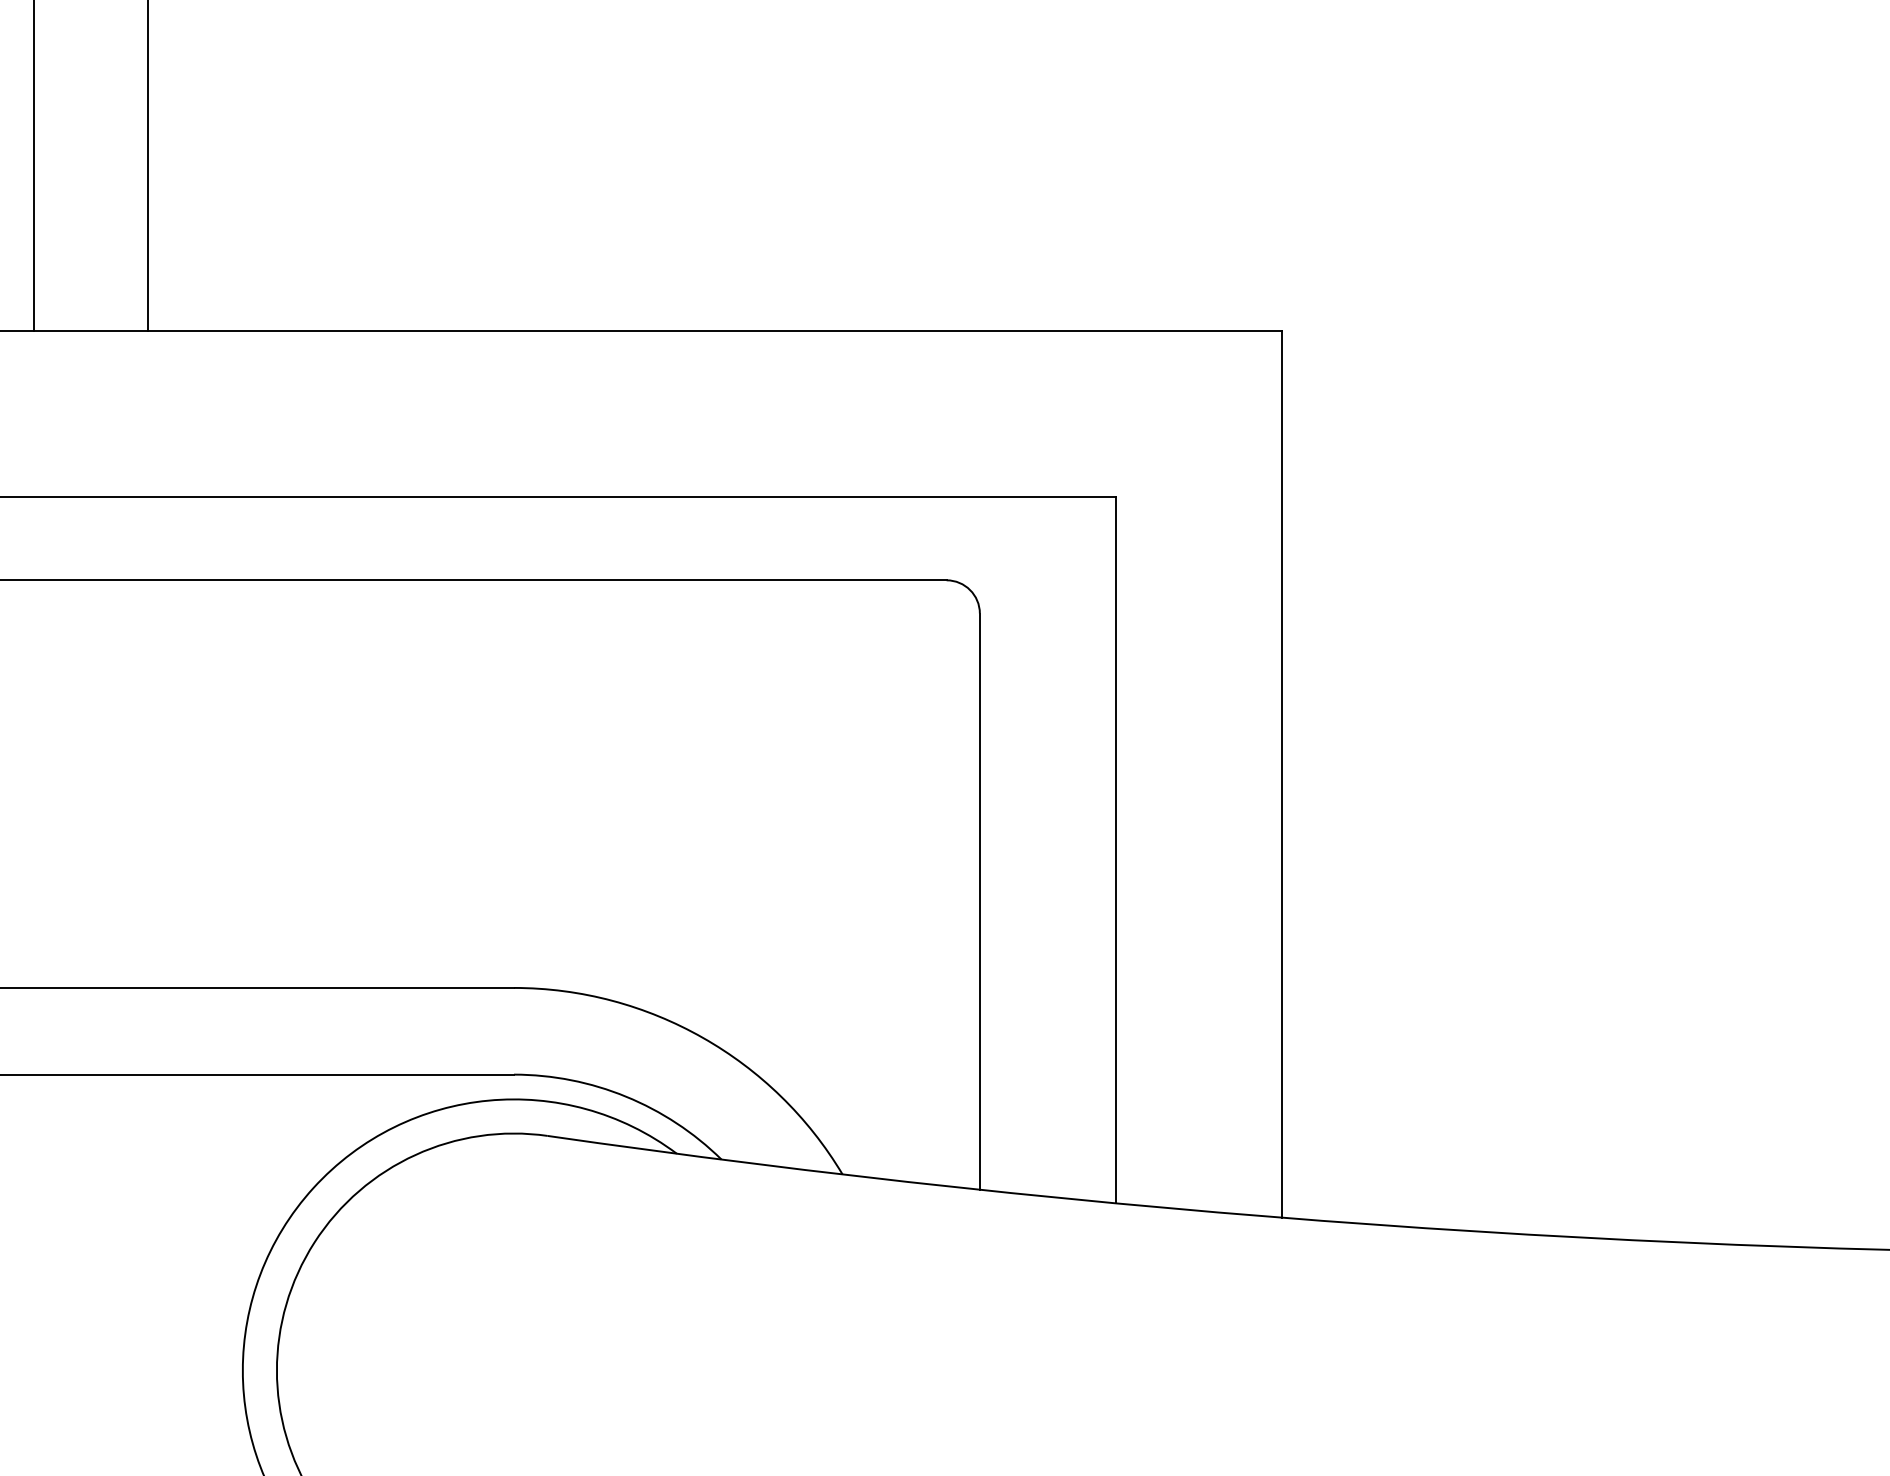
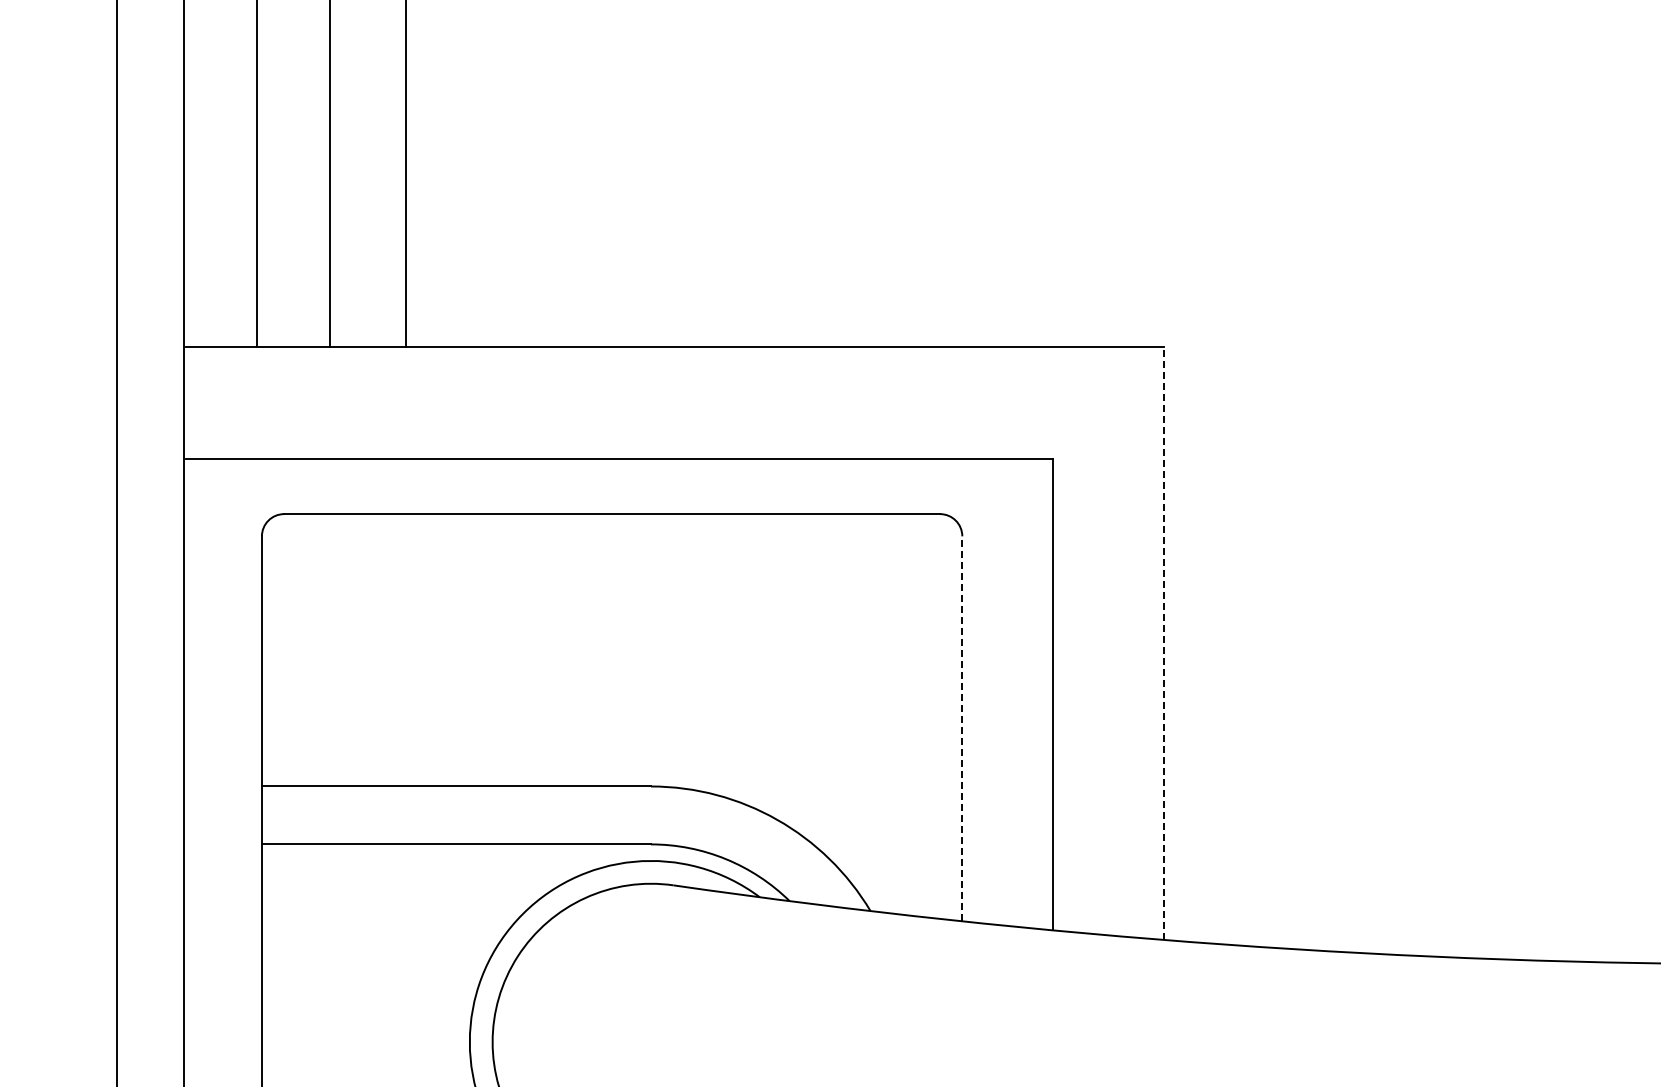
line: (1282, 773) -> (1164, 643), solid -> dashed
line: (980, 901) -> (962, 728), solid -> dashed

